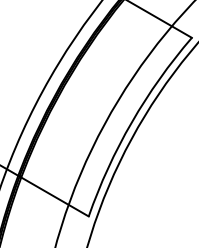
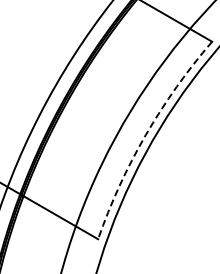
arc: (131, 122) -> (145, 135), solid -> dashed

